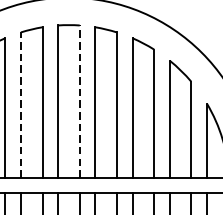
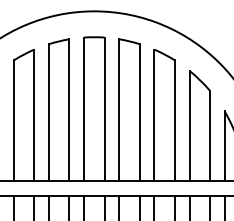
line: (79, 101) -> (104, 109), dashed -> solid
line: (21, 104) -> (49, 112), dashed -> solid

